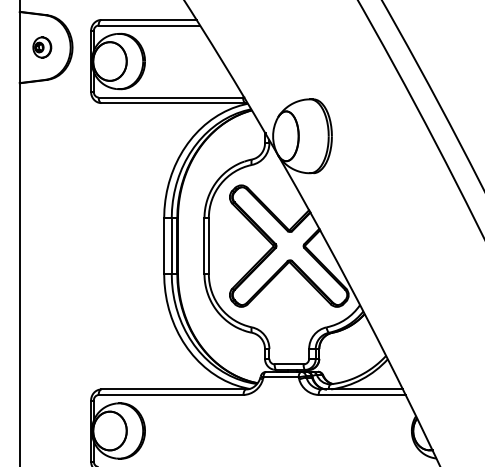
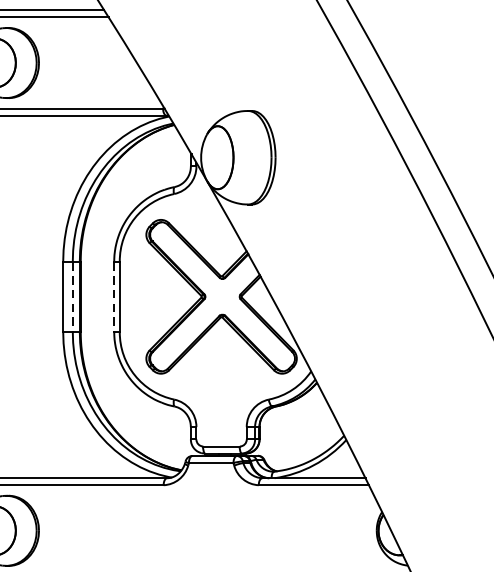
line: (171, 246) -> (72, 297), solid -> dashed
line: (204, 246) -> (114, 297), solid -> dashed

